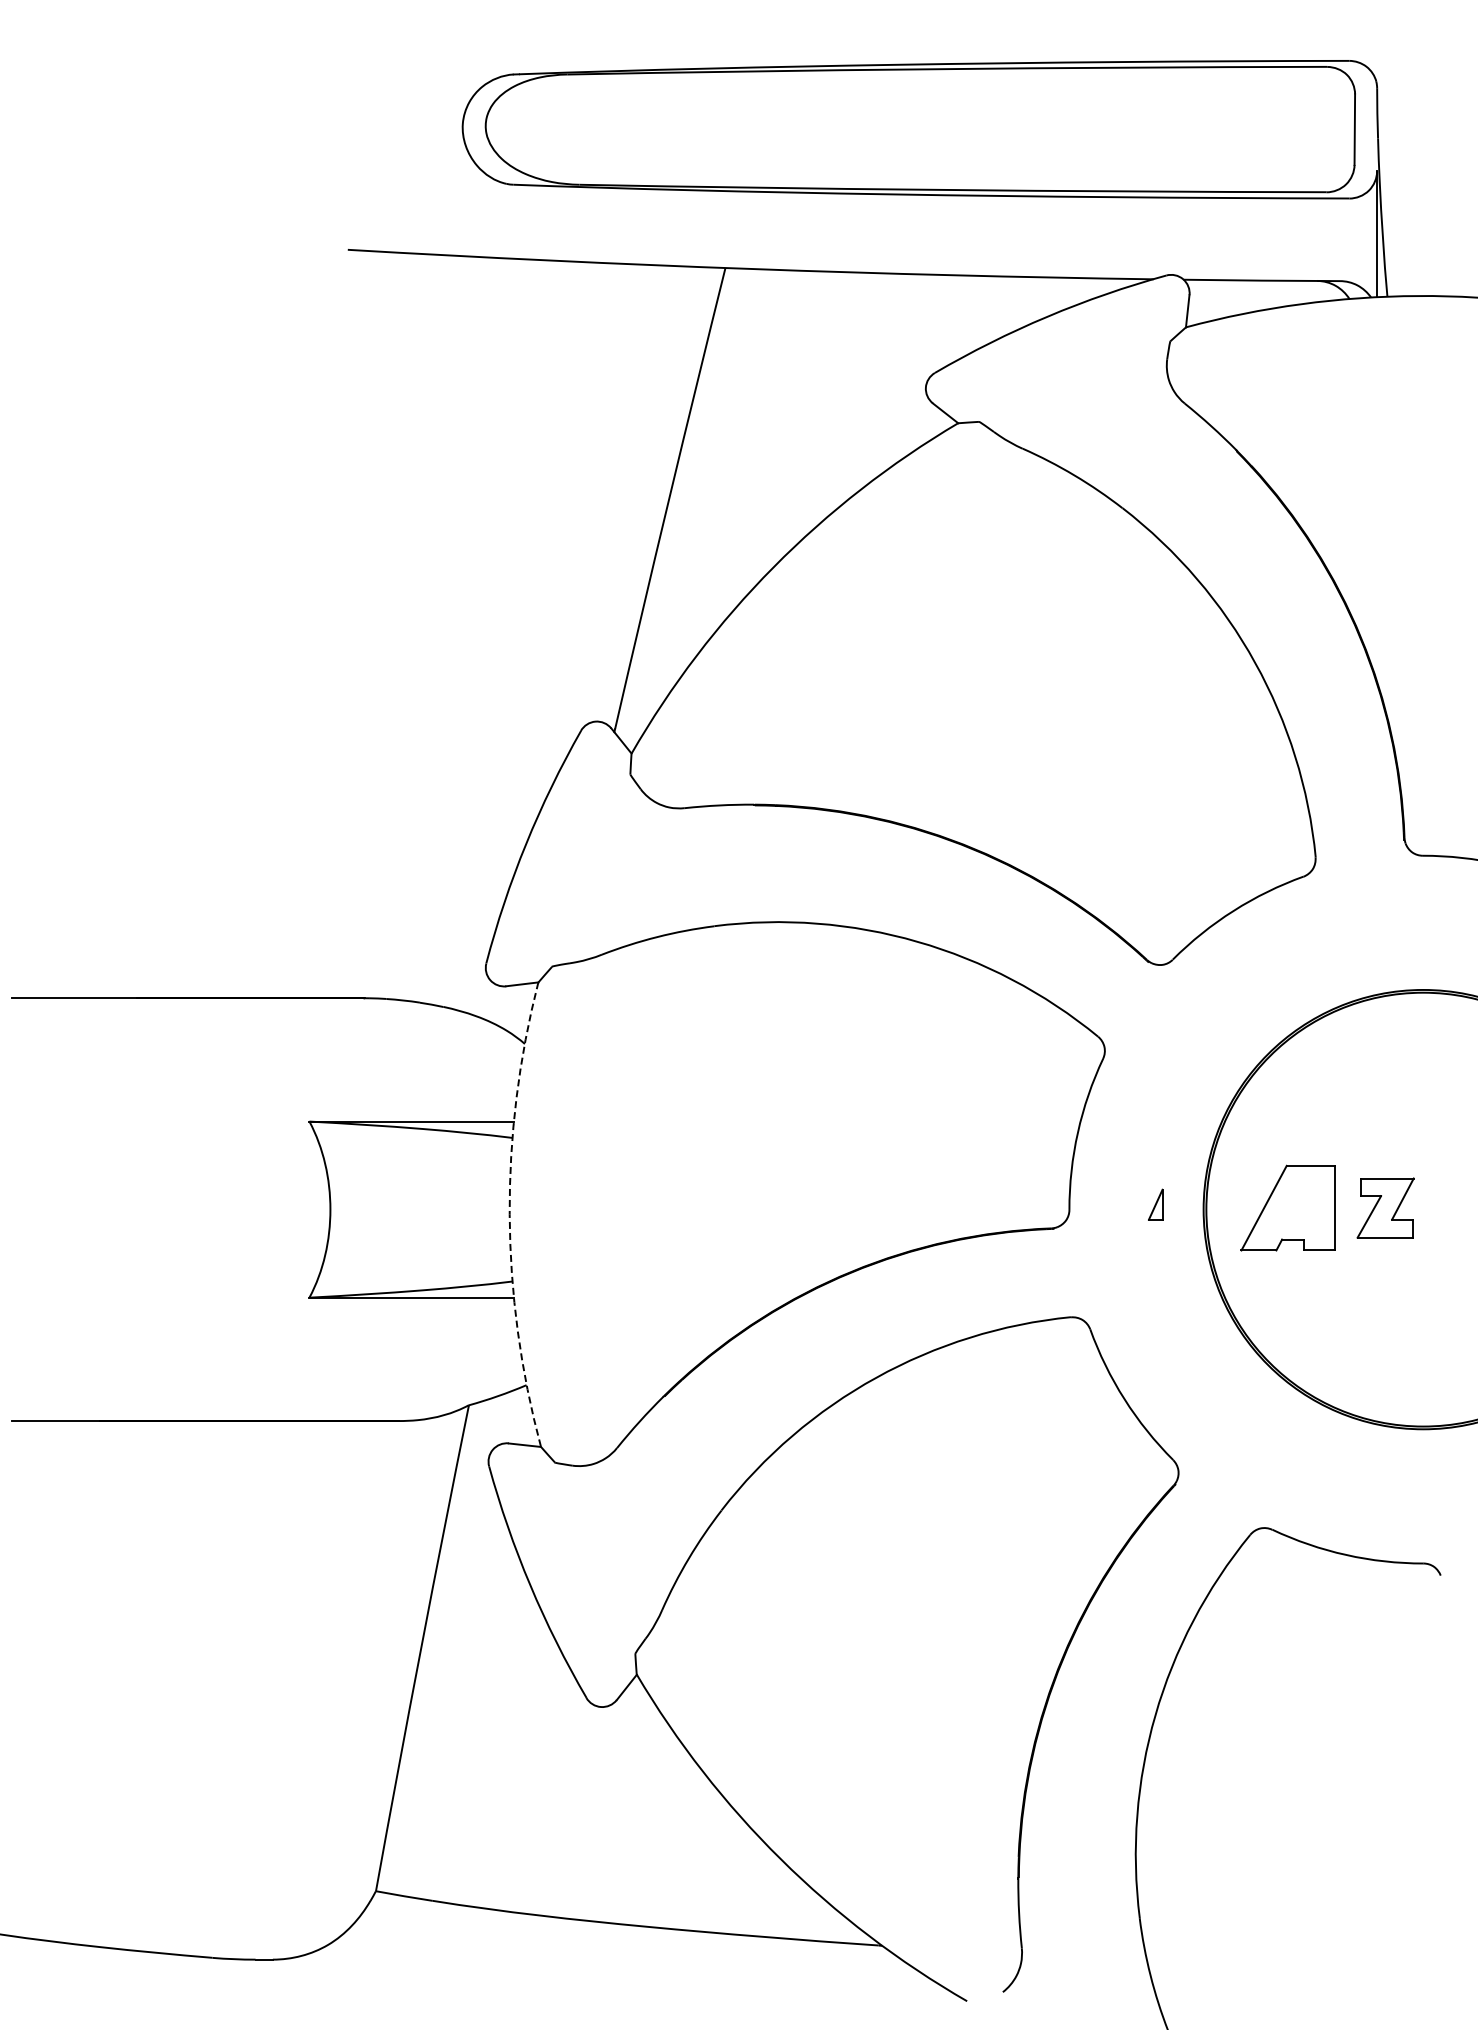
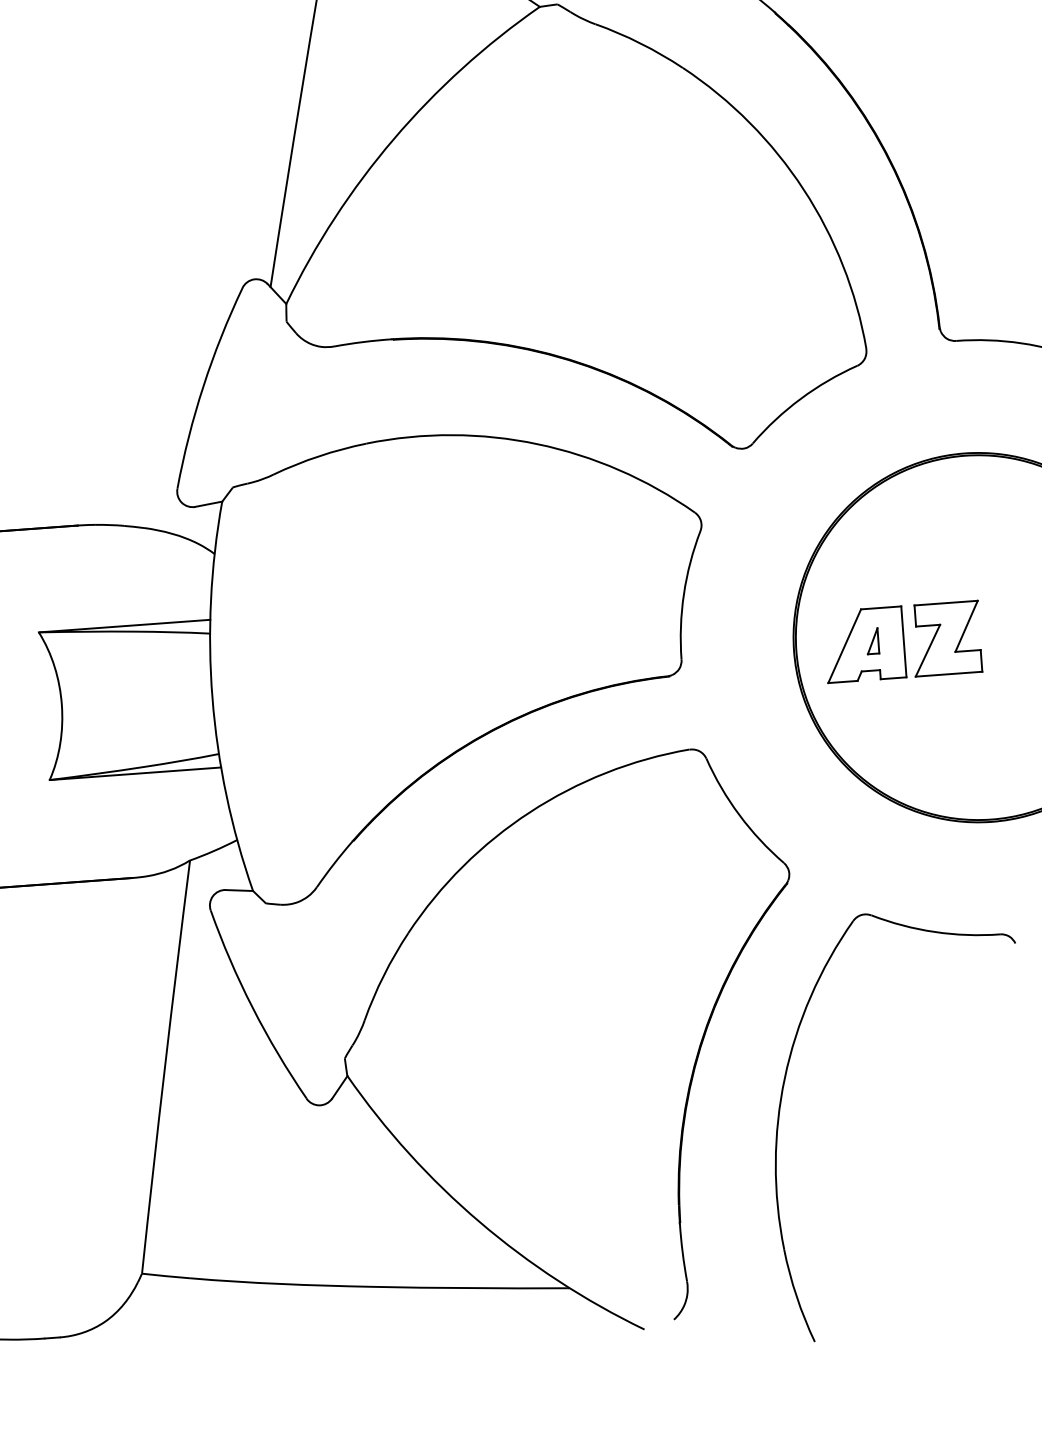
part: (1155, 1204) -> (872, 641), moved
part: (1385, 1207) -> (946, 638), size x1.43
arc: (509, 1214) -> (212, 698), dashed -> solid

